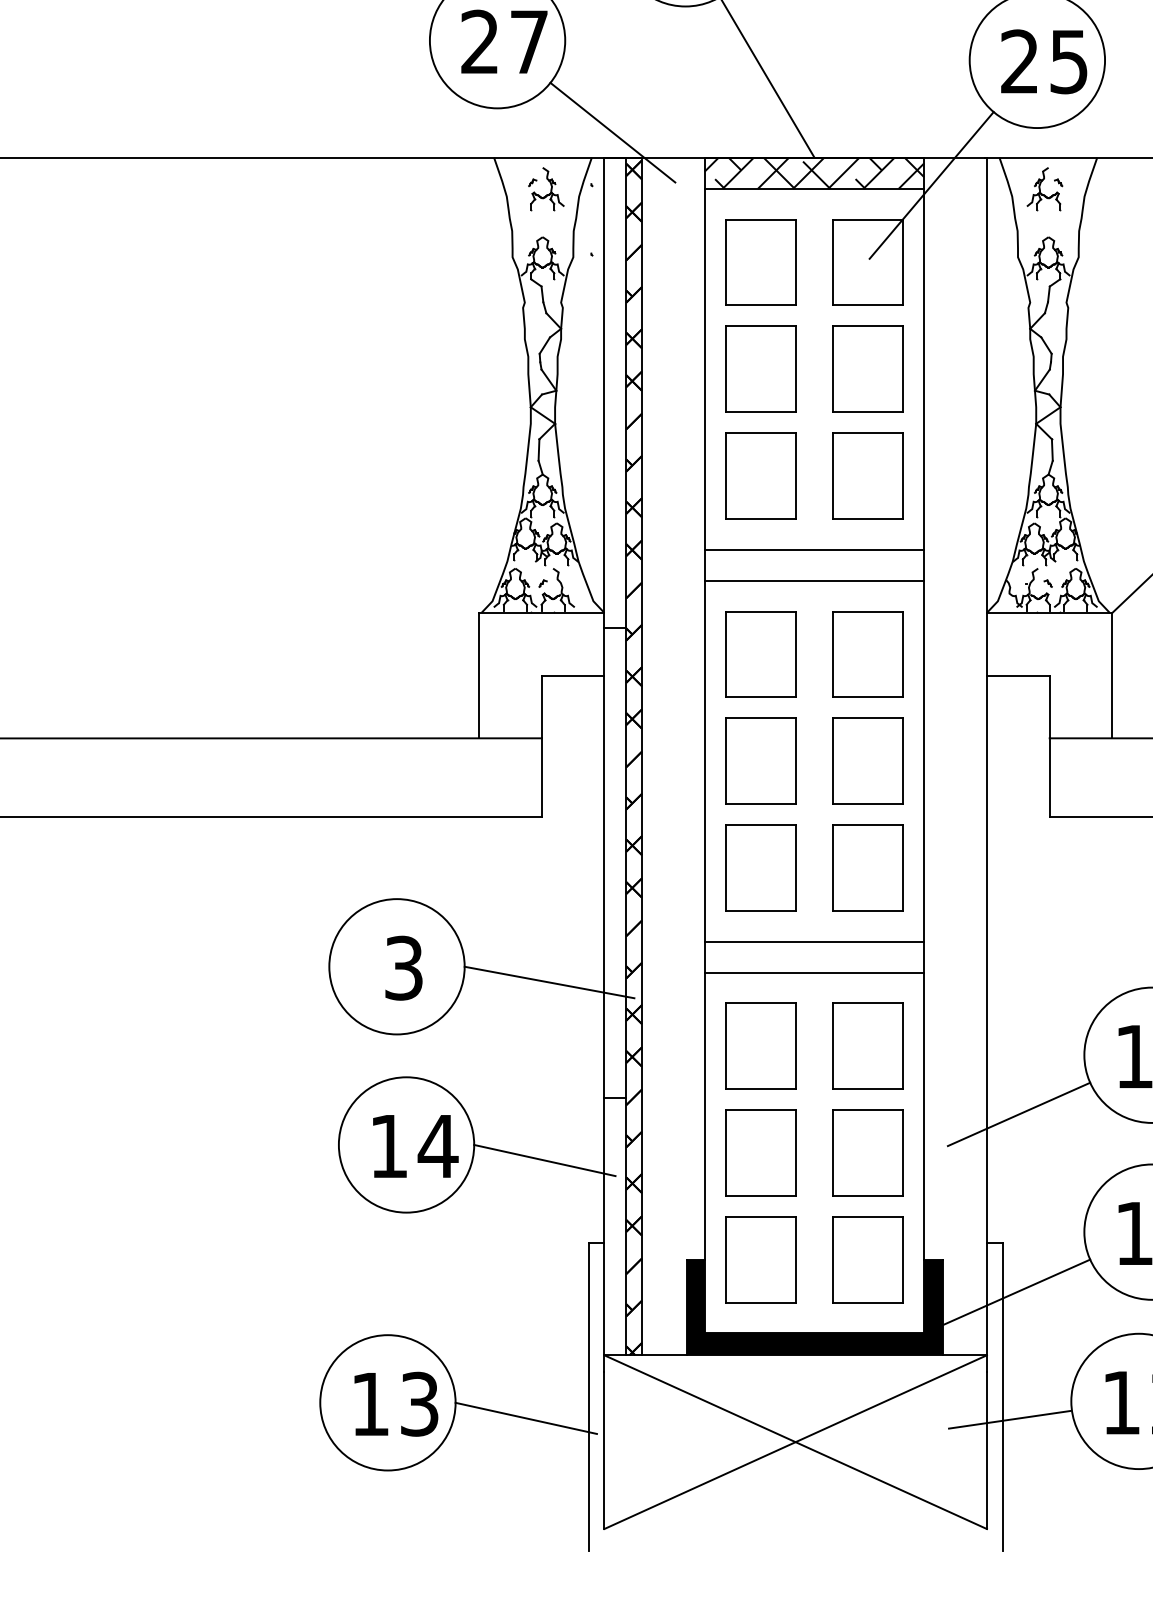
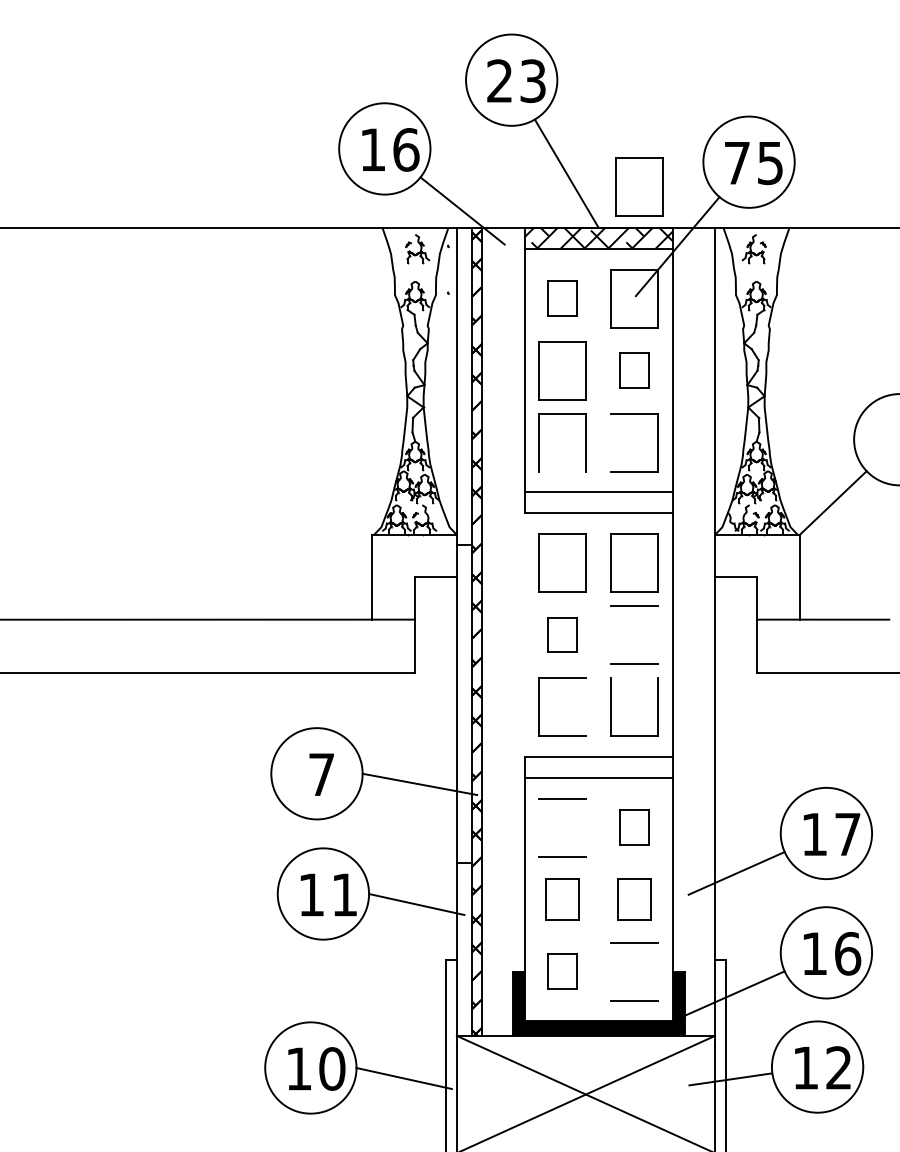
text: (504, 41) -> (389, 149), 27 -> 16
text: (1018, 60) -> (736, 162), 25 -> 75
part: (875, 96) -> (639, 186), added
part: (760, 262) -> (562, 298), size x0.6
part: (867, 369) -> (634, 370), size x0.6
line: (833, 475) -> (611, 442), removed
line: (760, 518) -> (562, 471), removed
line: (704, 760) -> (524, 634), removed
part: (760, 760) -> (562, 634), size x0.6
line: (833, 761) -> (611, 635), removed
line: (903, 761) -> (658, 635), removed
line: (867, 825) -> (634, 678), removed
line: (796, 868) -> (586, 707), removed
text: (403, 967) -> (321, 774), 3 -> 7
line: (725, 1046) -> (538, 827), removed
line: (796, 1046) -> (586, 827), removed
part: (867, 1046) -> (634, 827), size x0.6
text: (437, 1145) -> (344, 894), 14 -> 11
part: (760, 1153) -> (562, 899), size x0.7
part: (867, 1153) -> (634, 899), size x0.7
part: (760, 1259) -> (562, 971), size x0.6
line: (833, 1259) -> (611, 971), removed
line: (903, 1259) -> (658, 971), removed
text: (420, 1403) -> (332, 1068), 13 -> 10

